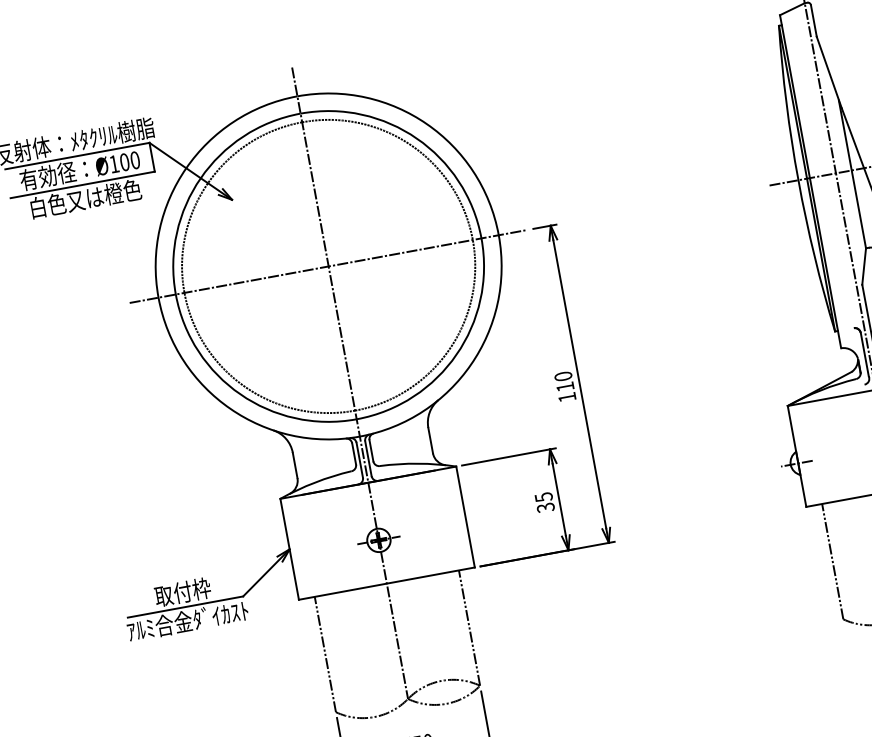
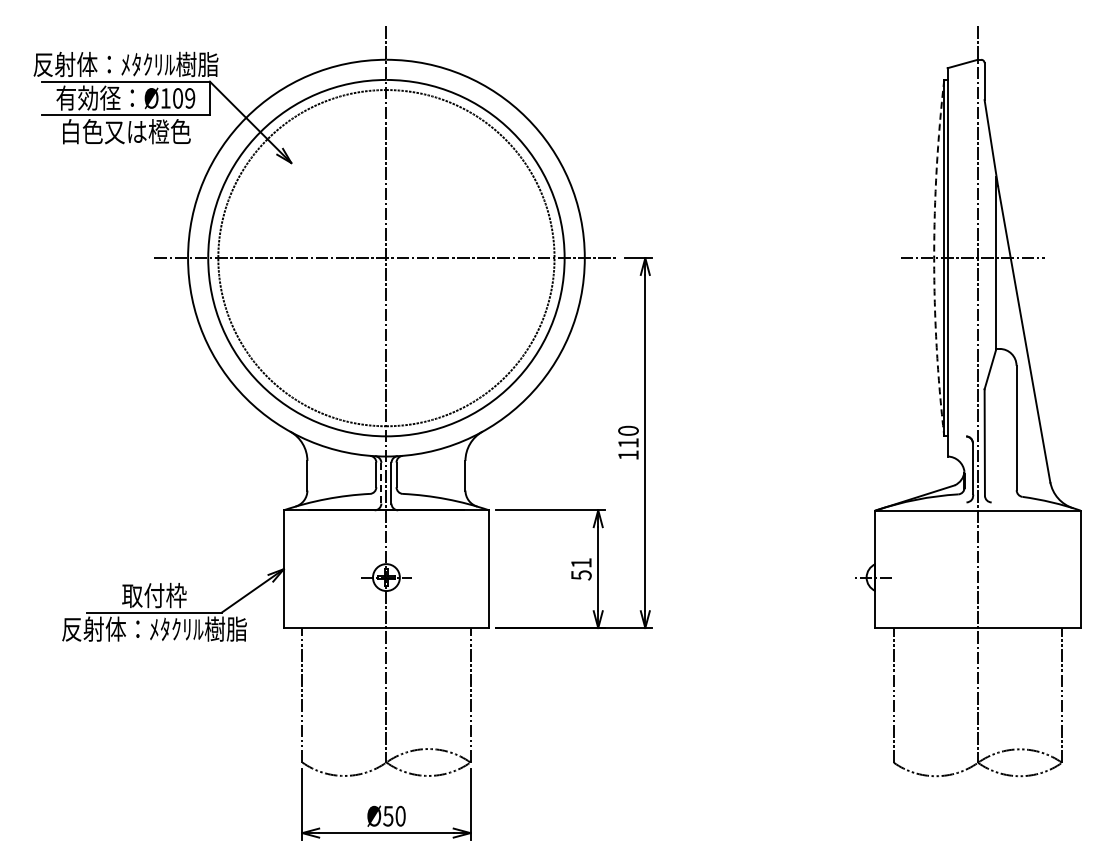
text: (135, 160) -> (190, 98), Ø100 -> Ø109
arc: (798, 180) -> (934, 258), solid -> dashed
line: (359, 460) -> (381, 483), solid -> dashed
text: (544, 501) -> (581, 568), 35 -> 51
text: (188, 620) -> (154, 628), ｱﾙﾐ合金ﾀﾞｲｶｽﾄ -> 反射体：ﾒﾀｸﾘﾙ樹脂

